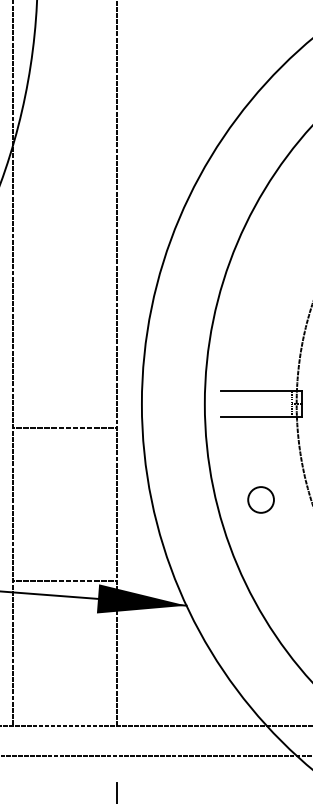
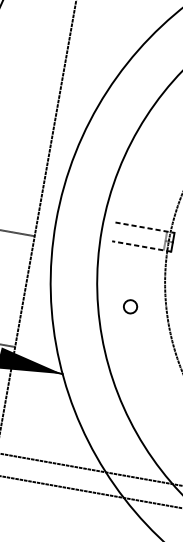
line: (261, 391) -> (144, 227), solid -> dashed
line: (261, 416) -> (141, 246), solid -> dashed
circle: (260, 499) -> (130, 306), size x0.7

